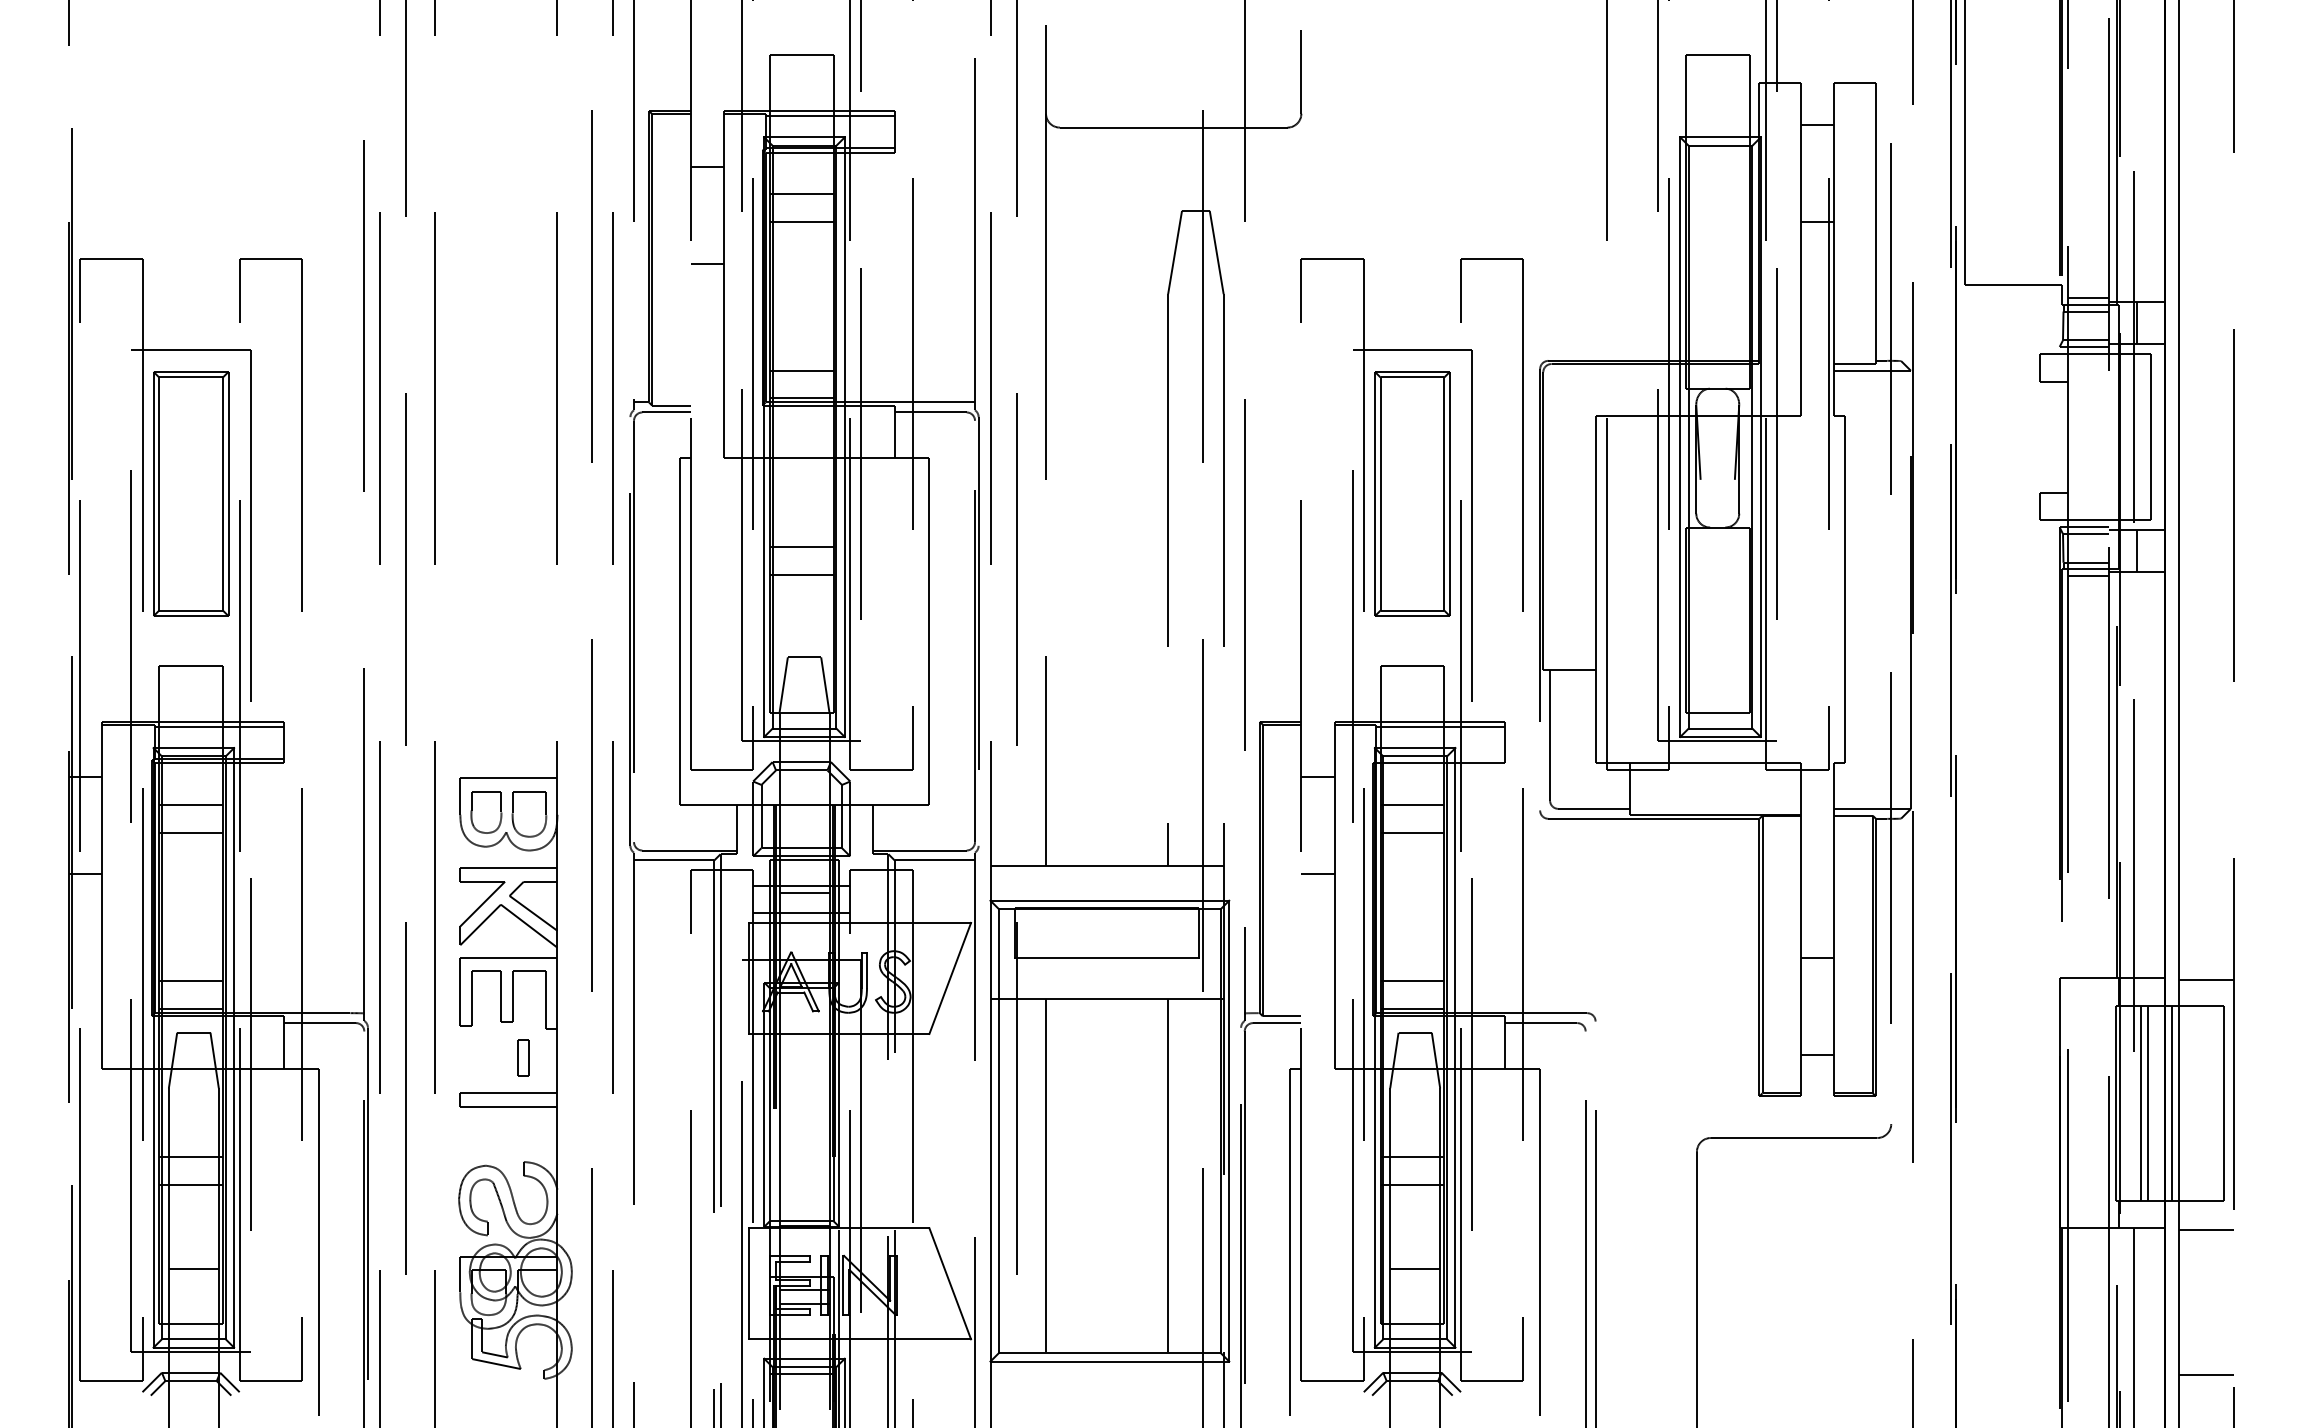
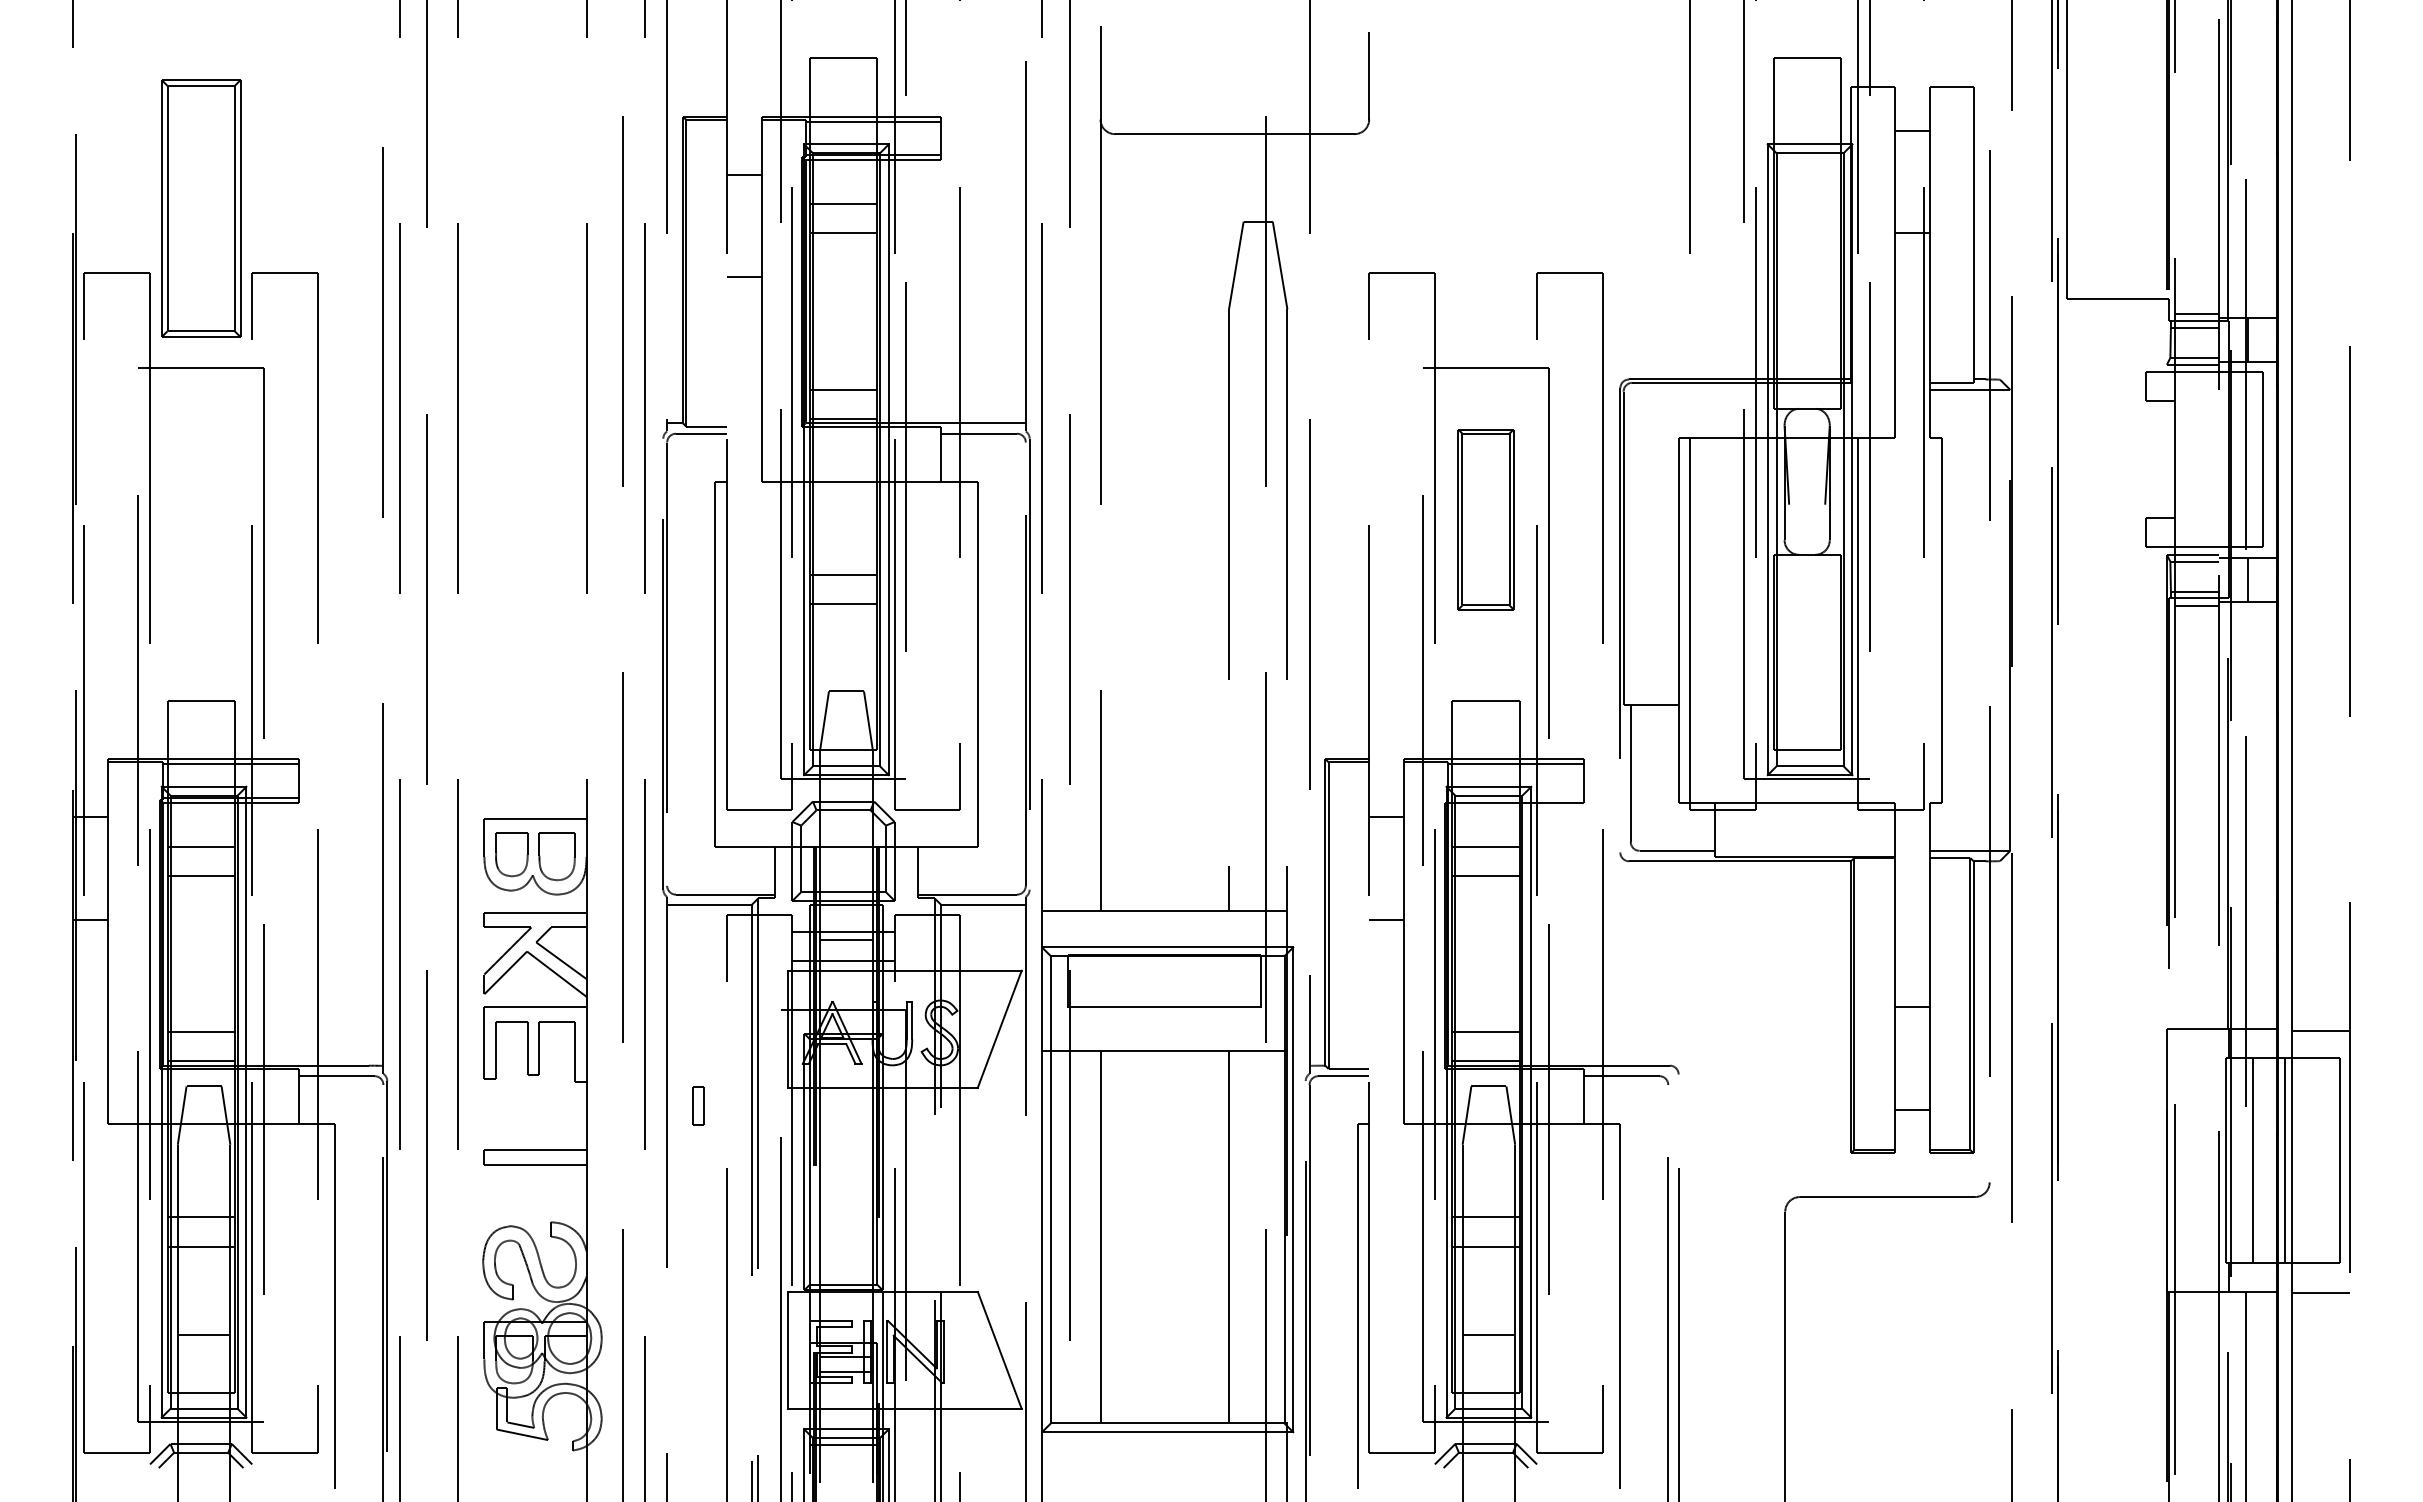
part: (191, 493) -> (201, 208), moved
part: (1411, 493) -> (1485, 519), size x0.7
part: (523, 1057) -> (698, 1105), moved
line: (2147, 1103) -> (2259, 1160), removed
line: (2205, 1375) -> (2320, 1446), removed

